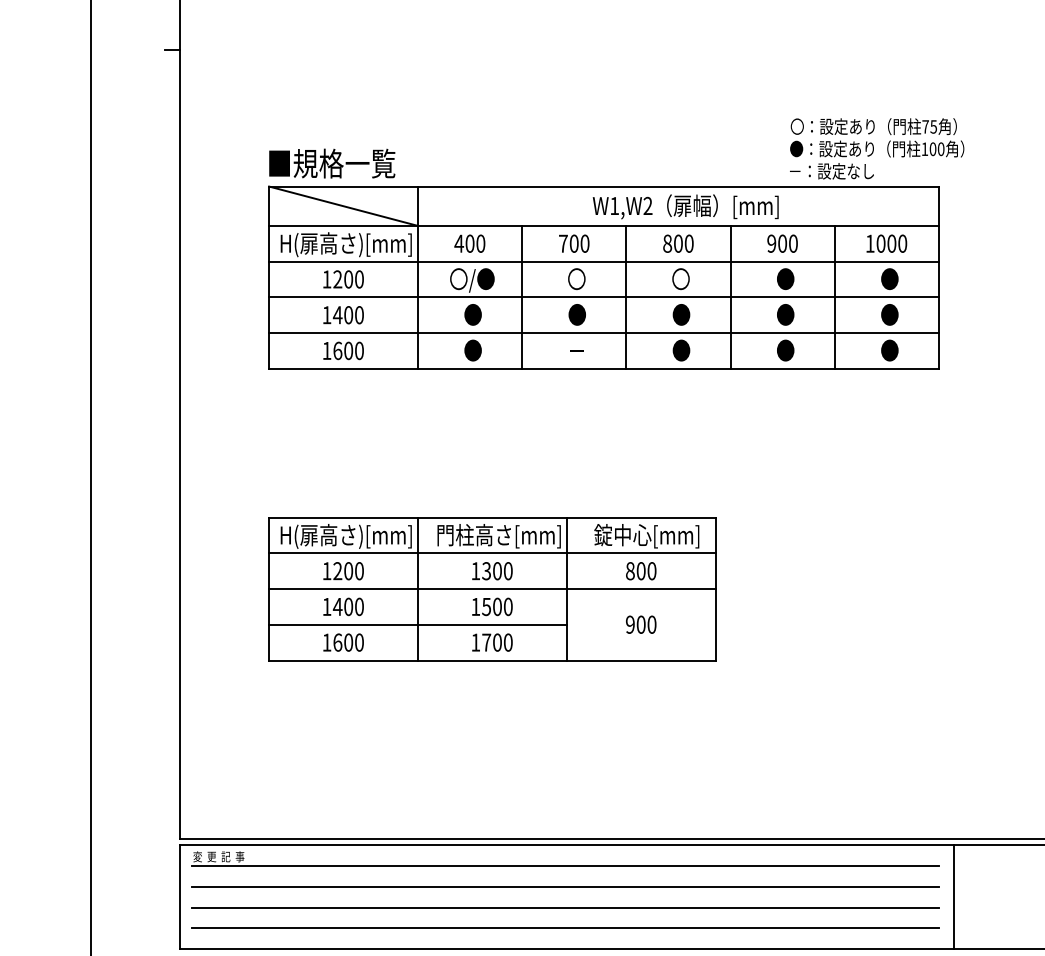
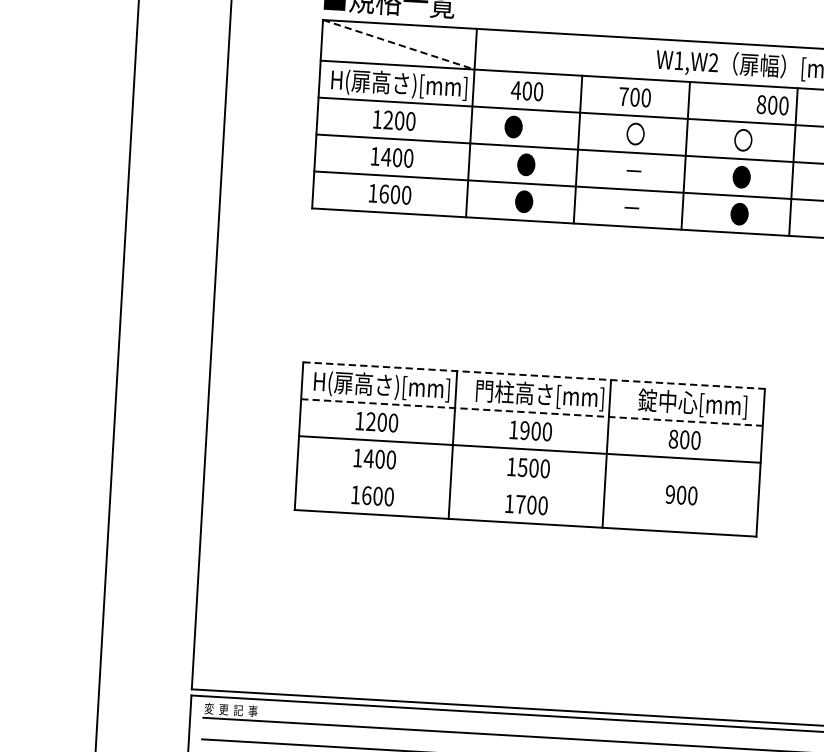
line: (343, 206) -> (398, 45), solid -> dashed
text: (678, 243) -> (772, 105), moved
text: (472, 280) -> (527, 129), 〇/● -> ●
text: (576, 314) -> (633, 170), ● -> －
line: (492, 517) -> (534, 375), solid -> dashed
line: (492, 553) -> (532, 412), solid -> dashed
text: (486, 571) -> (524, 430), 1300 -> 1900
line: (417, 624) -> (450, 481), removed

